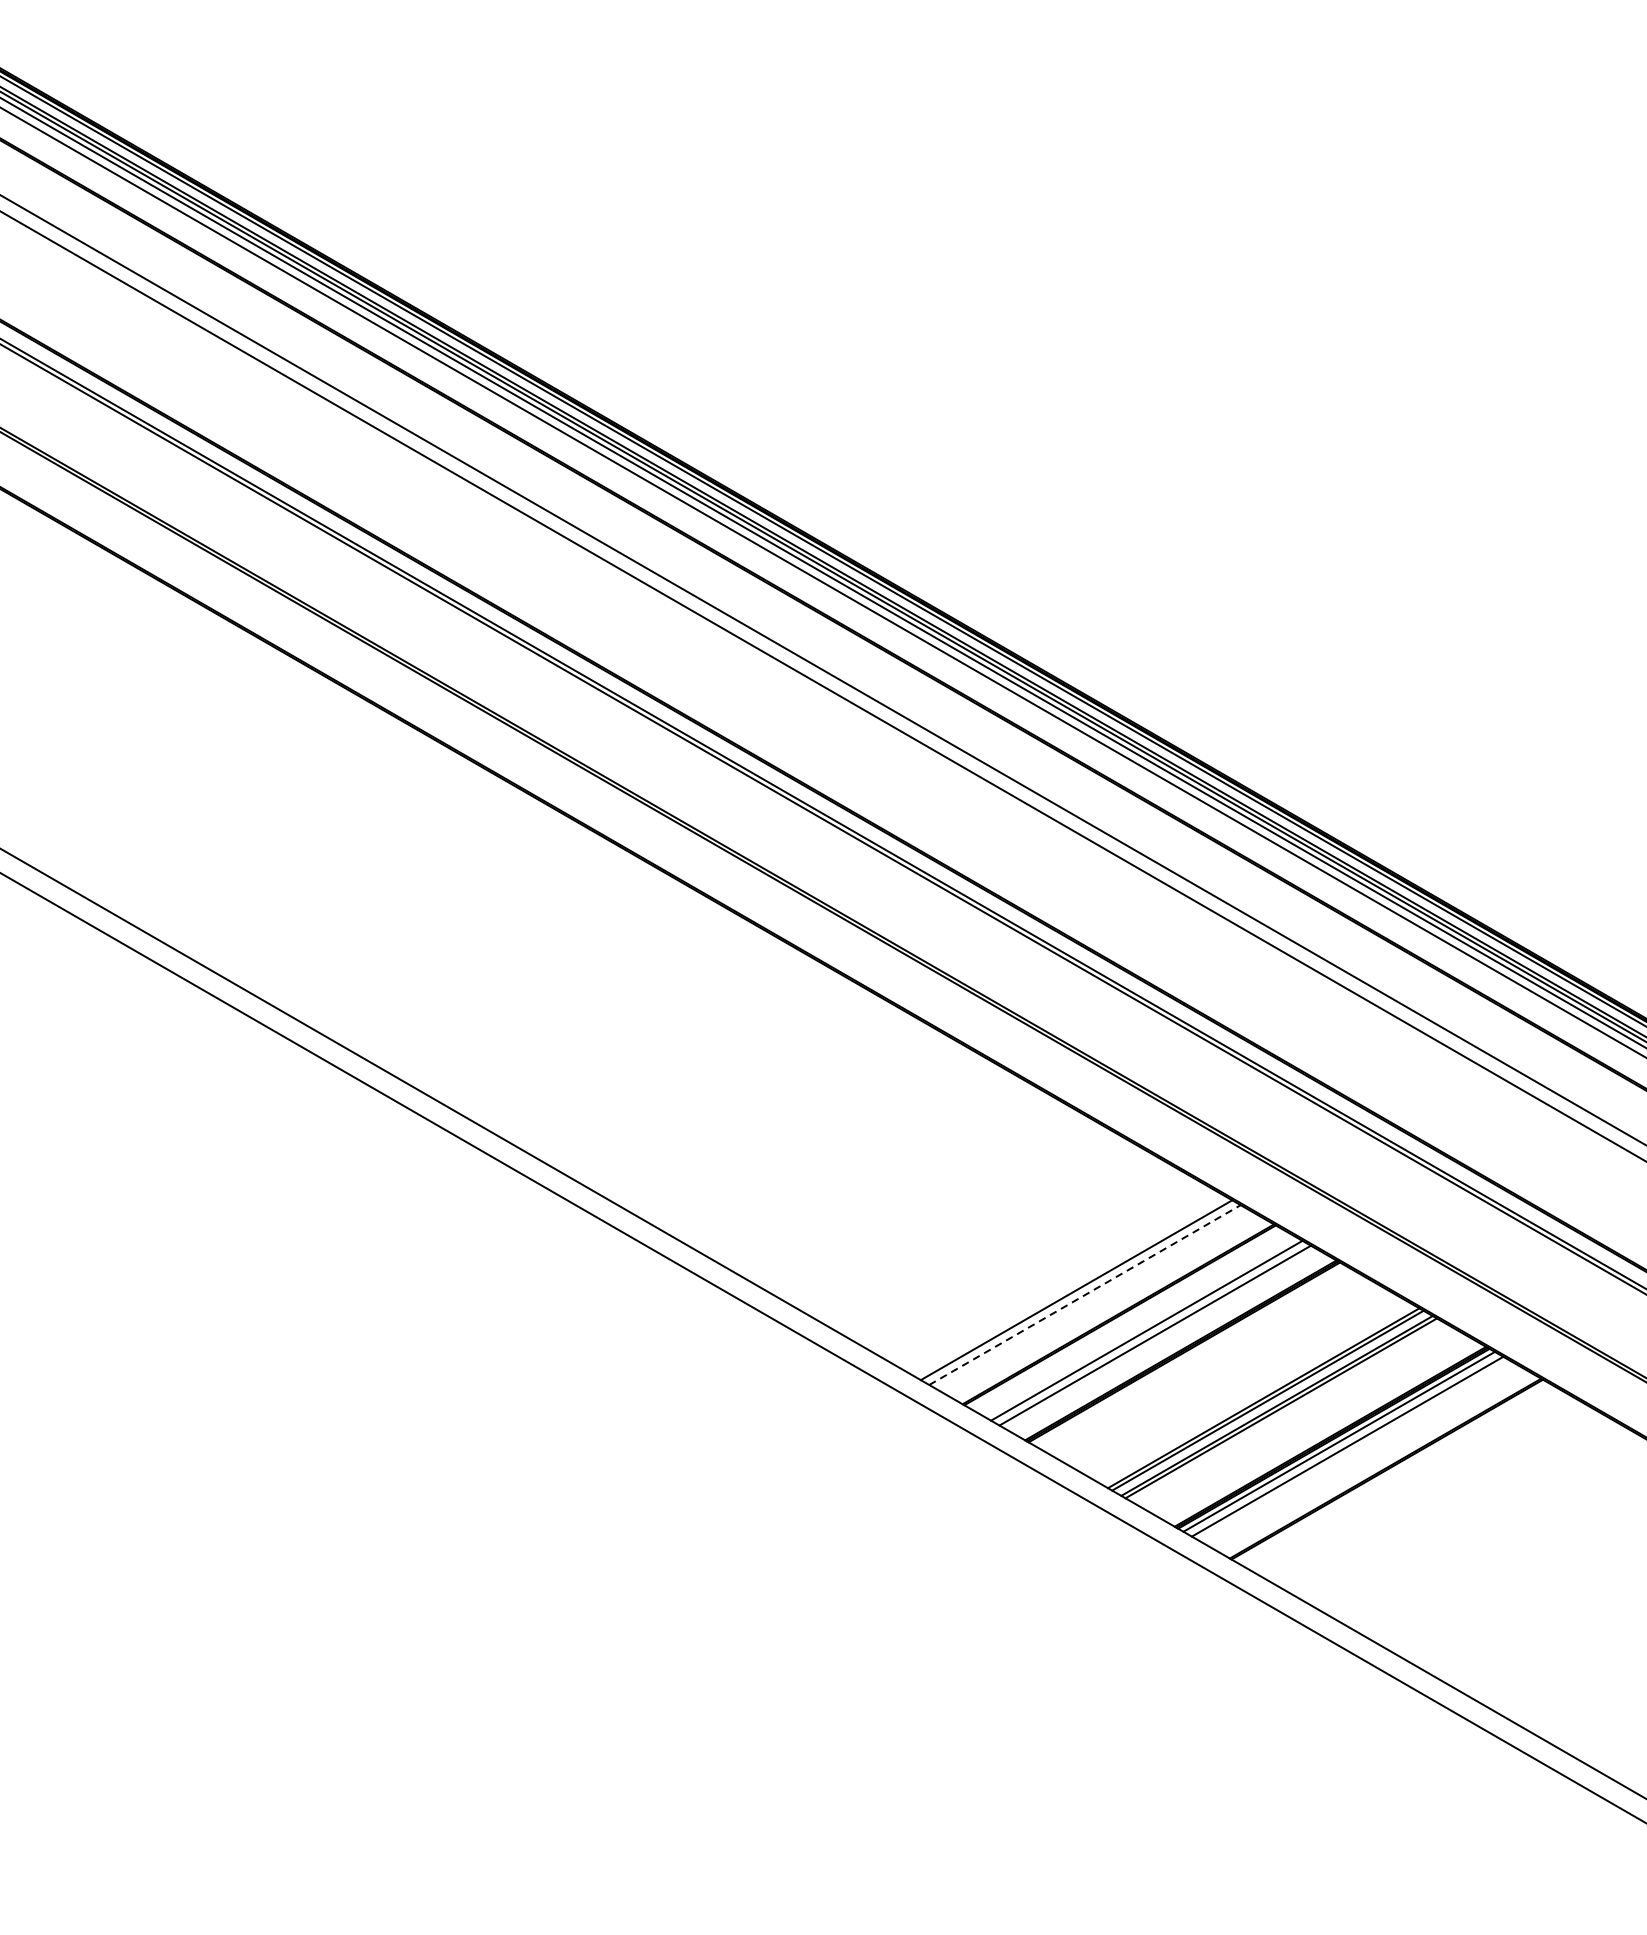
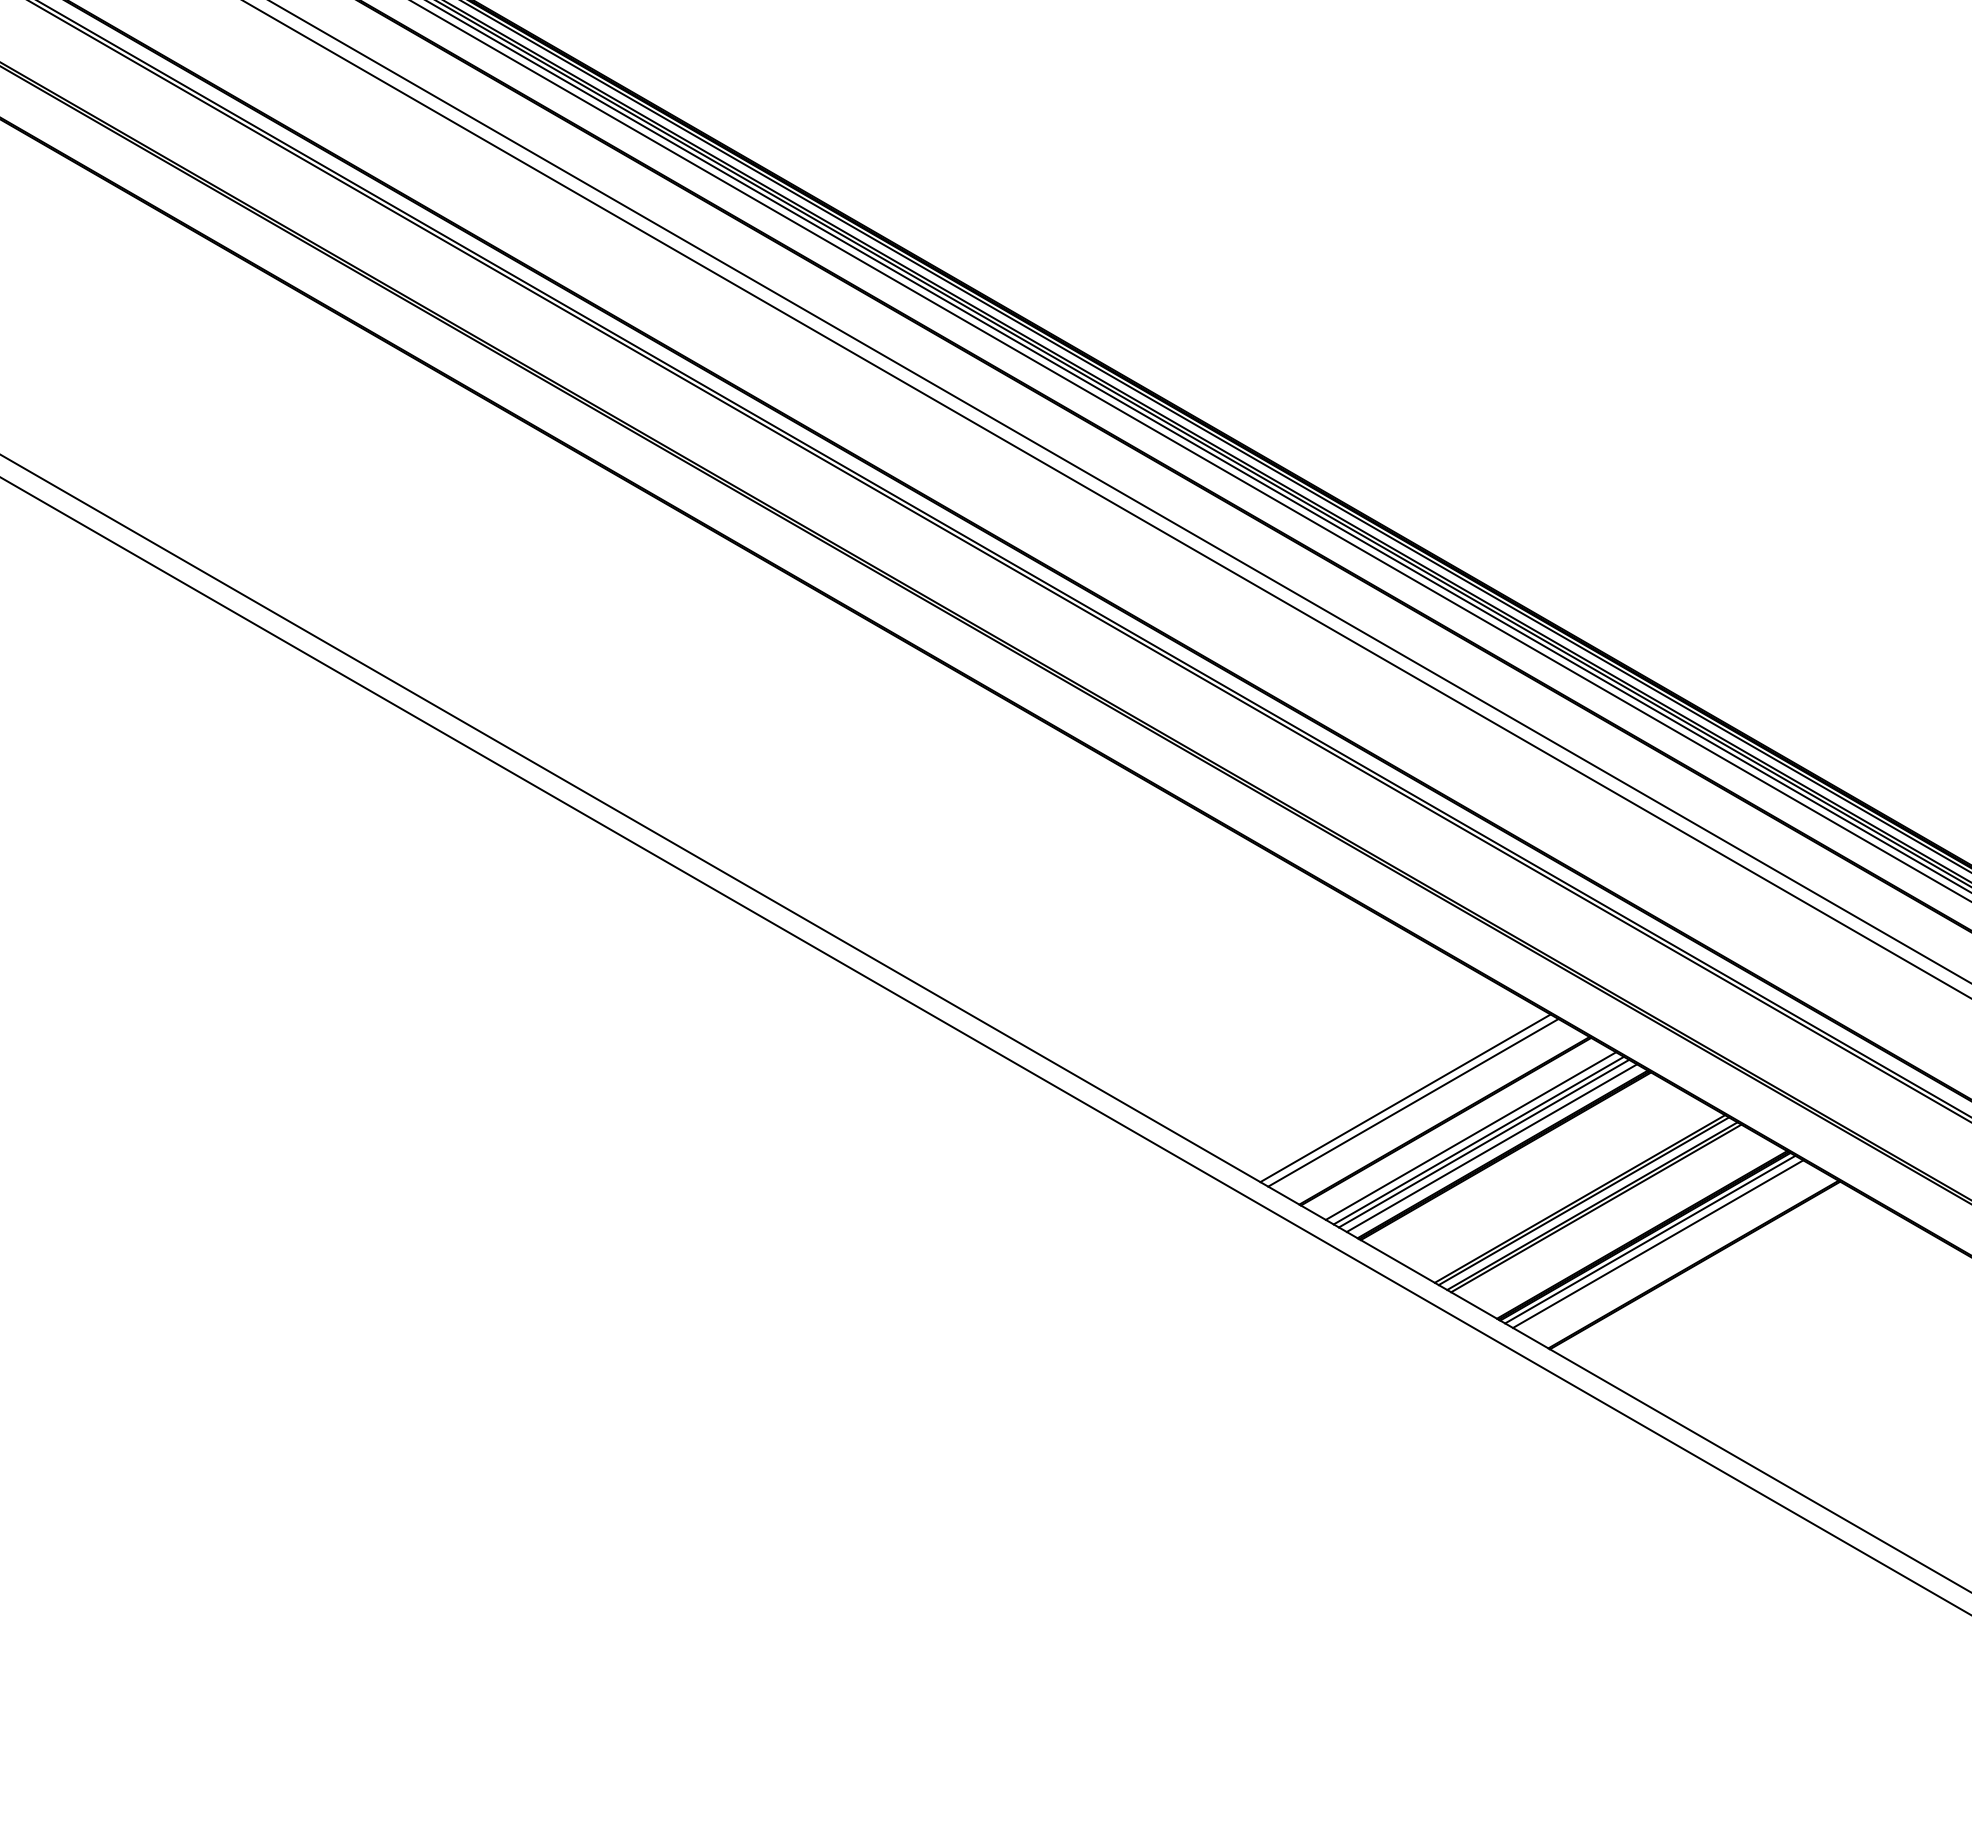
line: (1085, 1294) -> (1413, 1102), dashed -> solid
line: (1160, 1338) -> (1483, 1143), added
line: (1168, 1342) -> (1491, 1147), added

